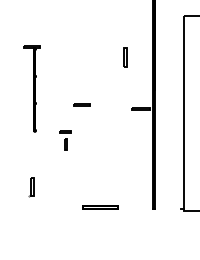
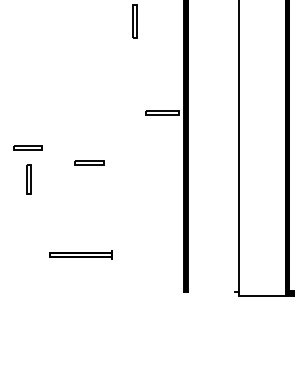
line: (81, 104) -> (88, 162), moved
part: (65, 140) -> (27, 169), size x1.43
line: (100, 206) -> (81, 253), moved

